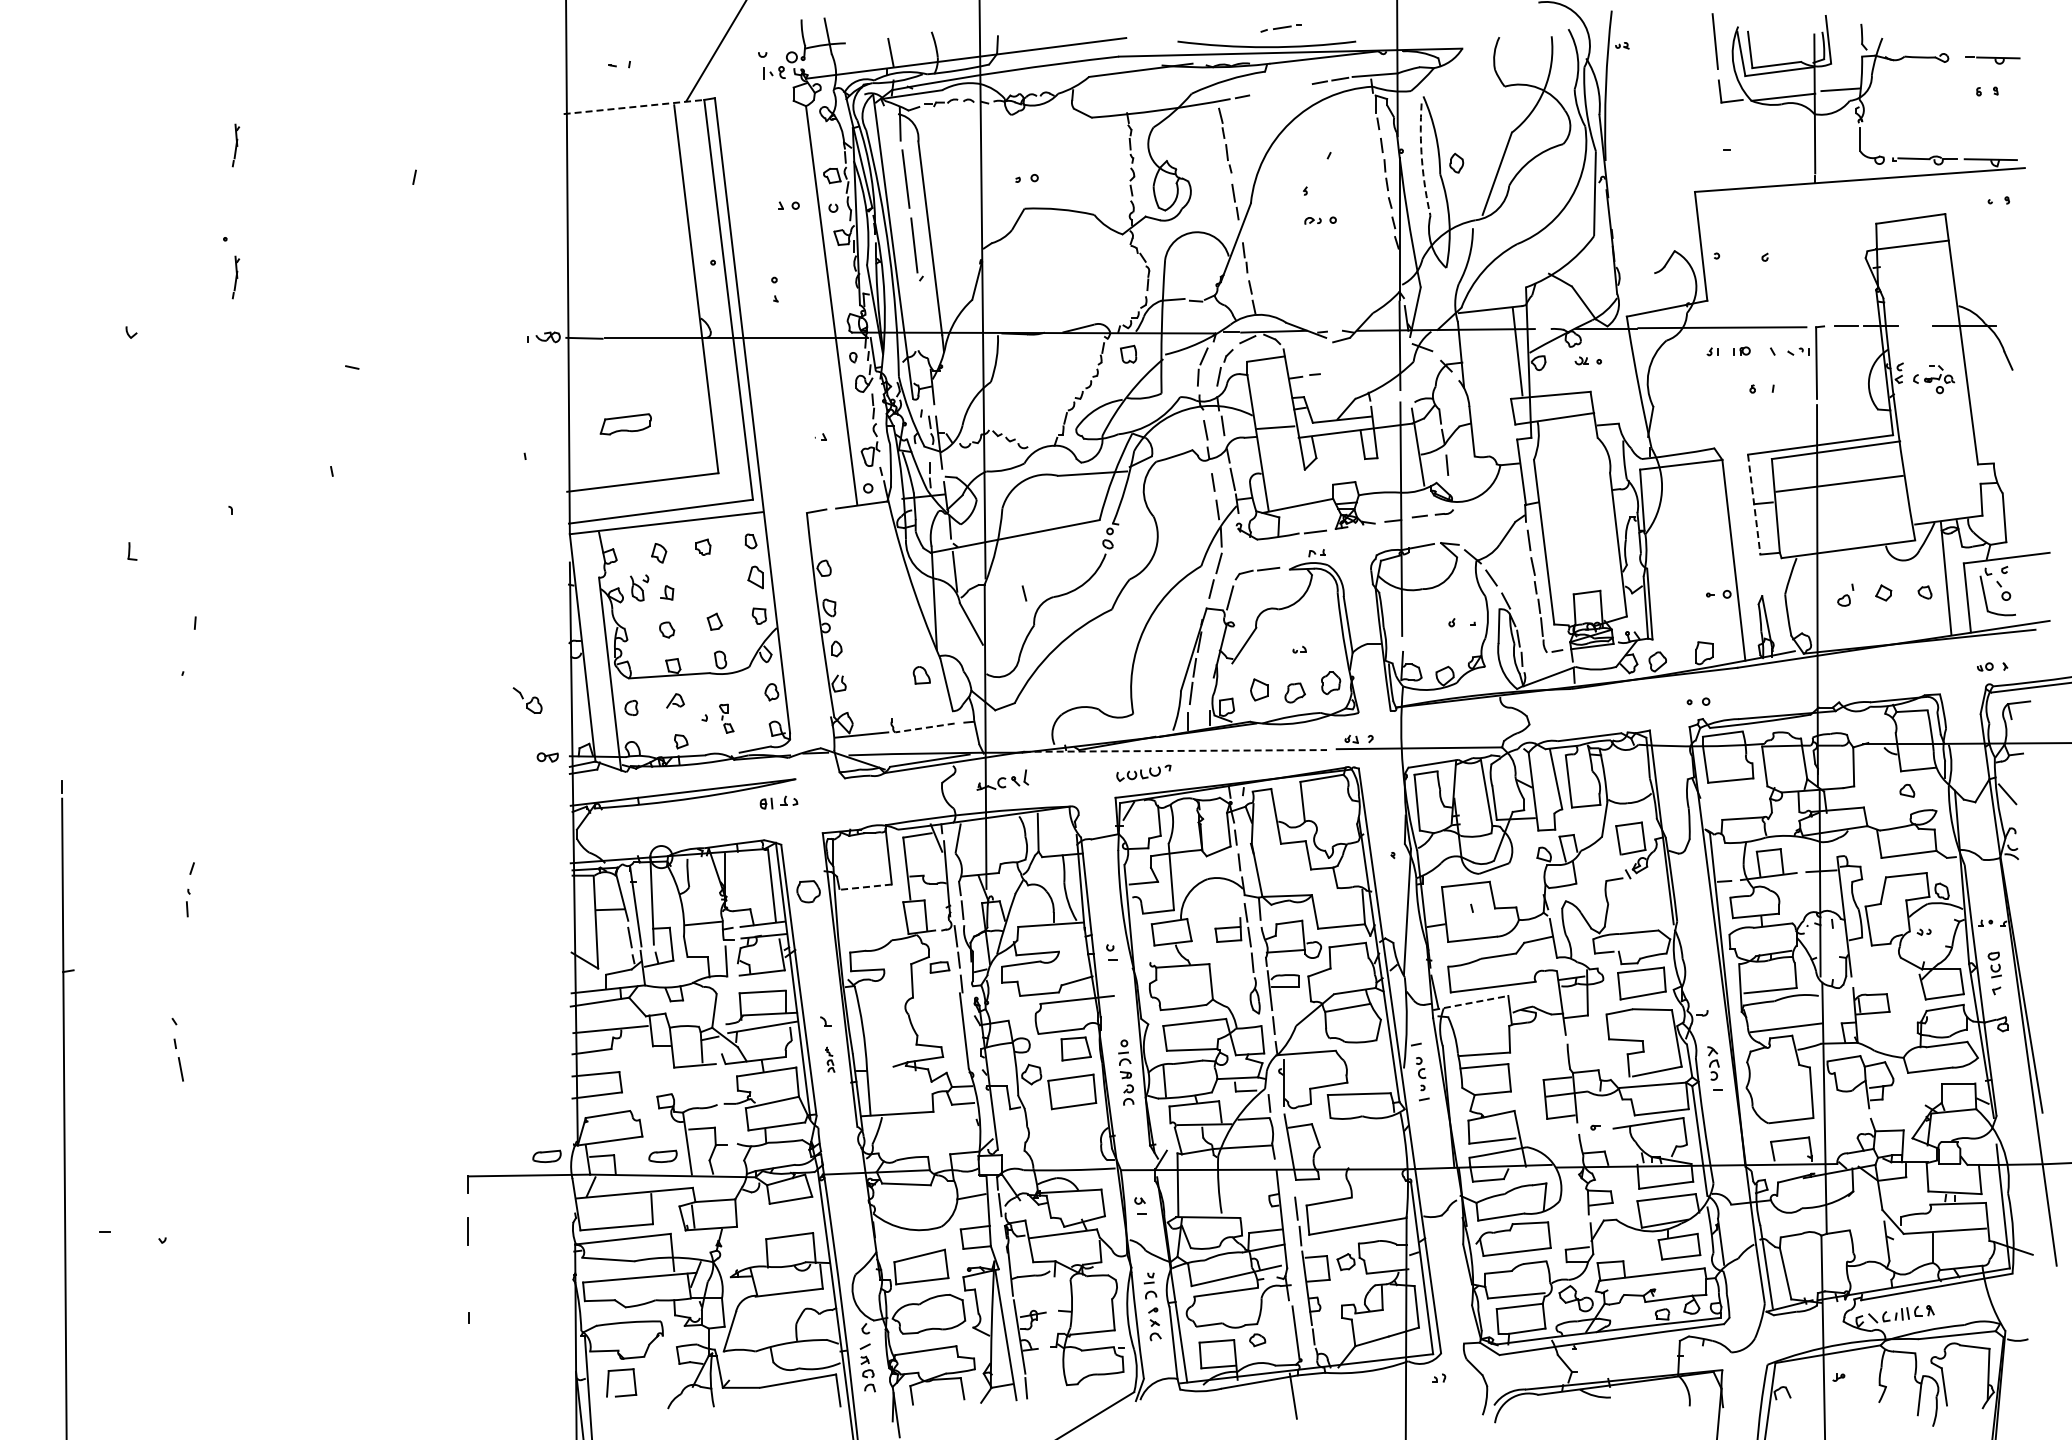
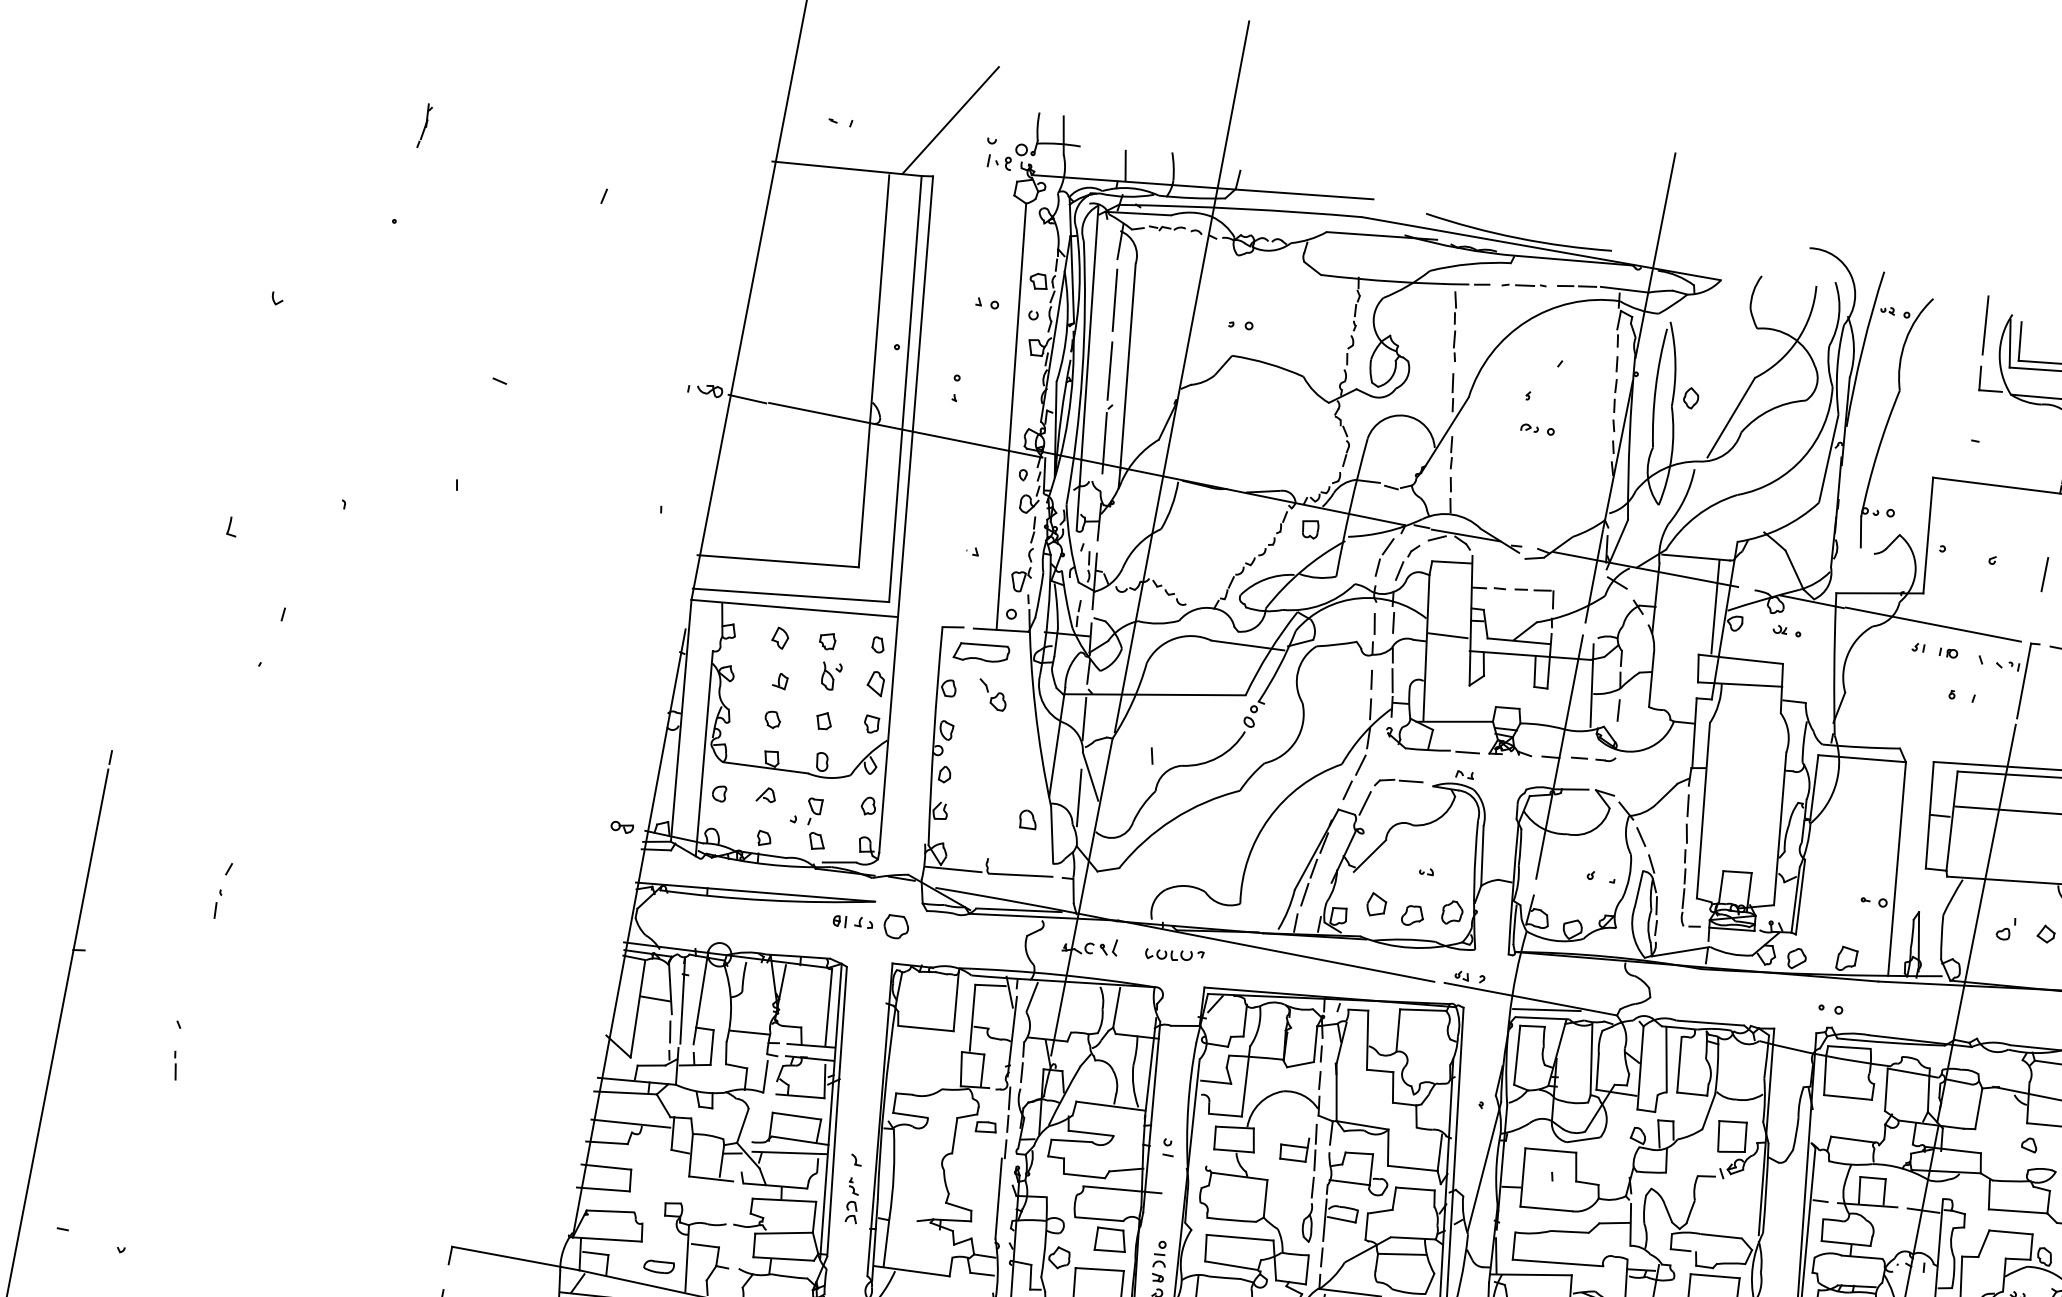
part: (1280, 28) -> (1523, 285), moved
line: (633, 107) -> (846, 169), dashed -> solid
part: (1644, 146) -> (1890, 419), added
arc: (1421, 159) -> (1655, 387), dashed -> solid
line: (1815, 260) -> (2044, 574), added
part: (235, 277) -> (397, 263), removed
line: (922, 312) -> (1104, 442), added
part: (1348, 374) -> (1534, 595), added
part: (625, 424) -> (981, 652), moved
line: (1754, 505) -> (1929, 816), dashed -> solid
part: (639, 587) -> (830, 675), moved
line: (964, 645) -> (1078, 797), added
part: (527, 700) -> (992, 694), moved
part: (726, 718) -> (816, 824), size x1.67
line: (924, 727) -> (1020, 874), dashed -> solid
line: (1175, 750) -> (1276, 950), dashed -> solid
line: (1435, 755) -> (1546, 1010), added
part: (1143, 772) -> (1174, 954), moved
line: (865, 887) -> (925, 1028), dashed -> solid
part: (808, 891) -> (896, 926), moved
line: (1471, 1002) -> (1532, 1274), dashed -> solid
part: (178, 1059) -> (175, 1064), size x0.62
part: (830, 1059) -> (853, 1200), size x1.67
part: (546, 1155) -> (538, 1241), removed

